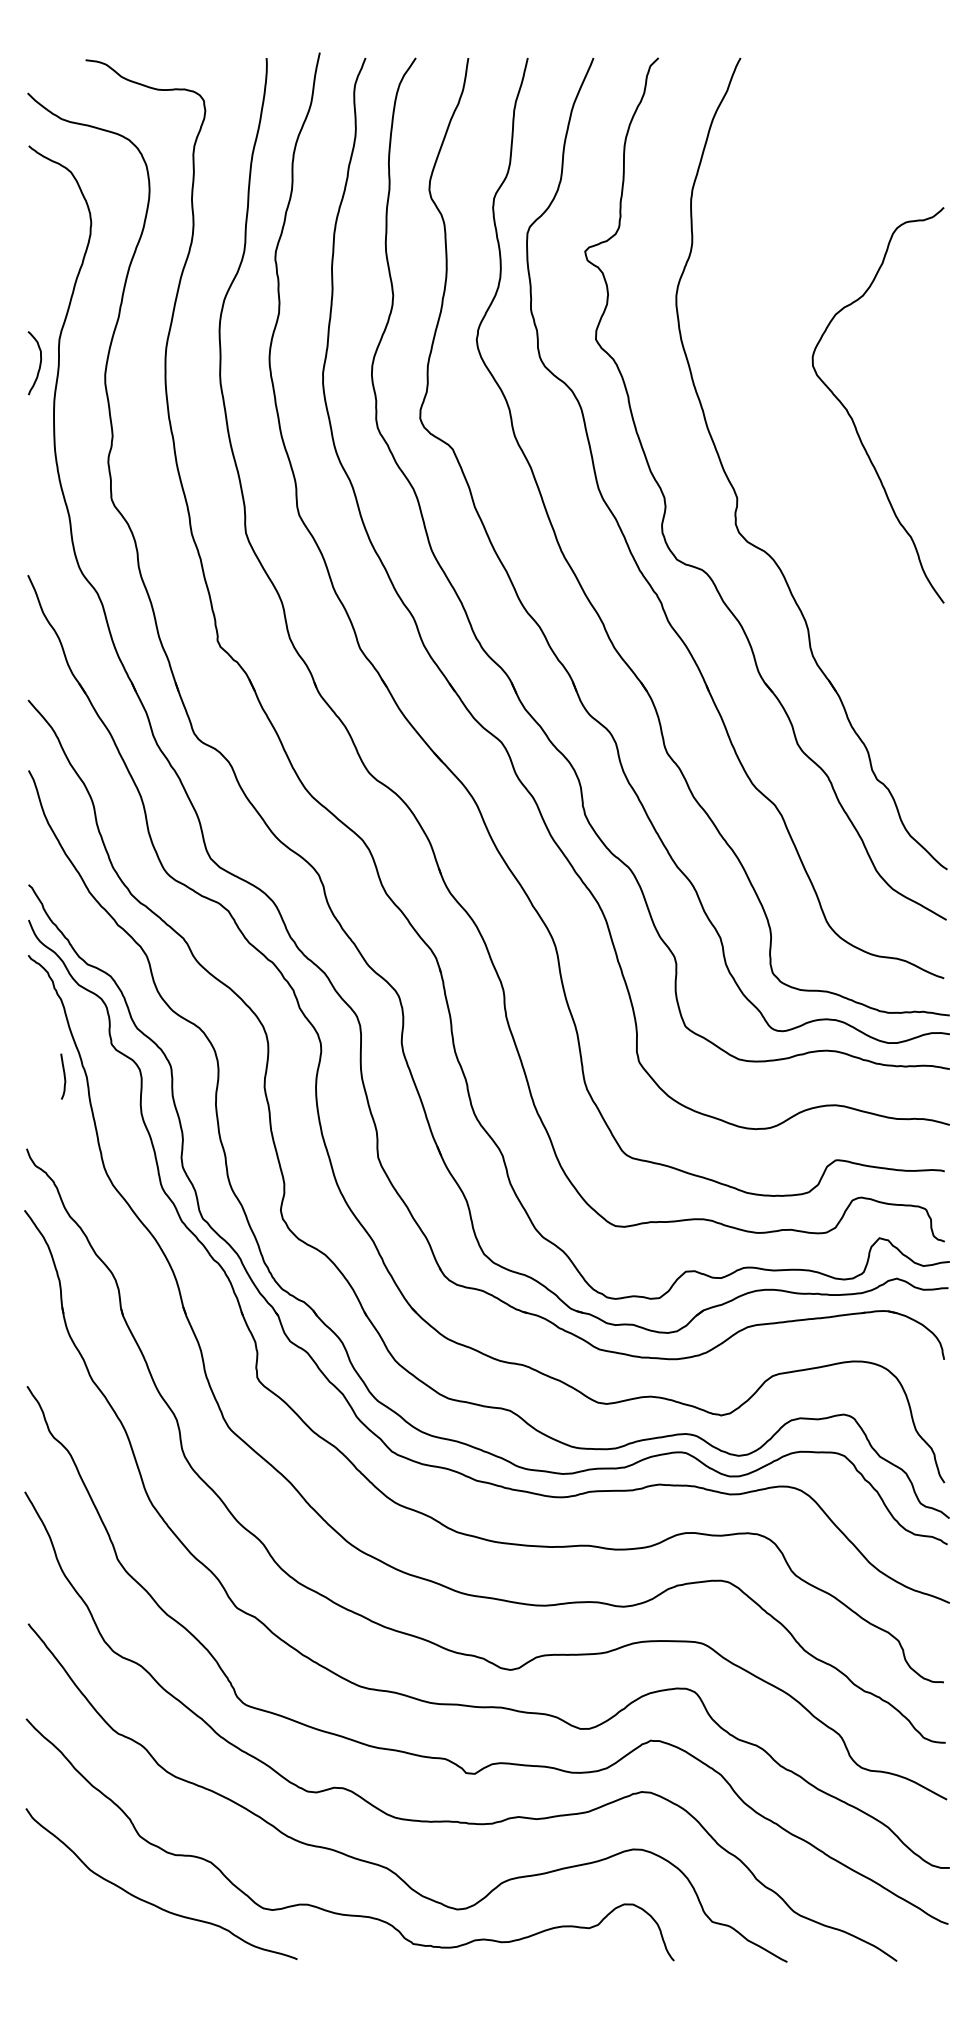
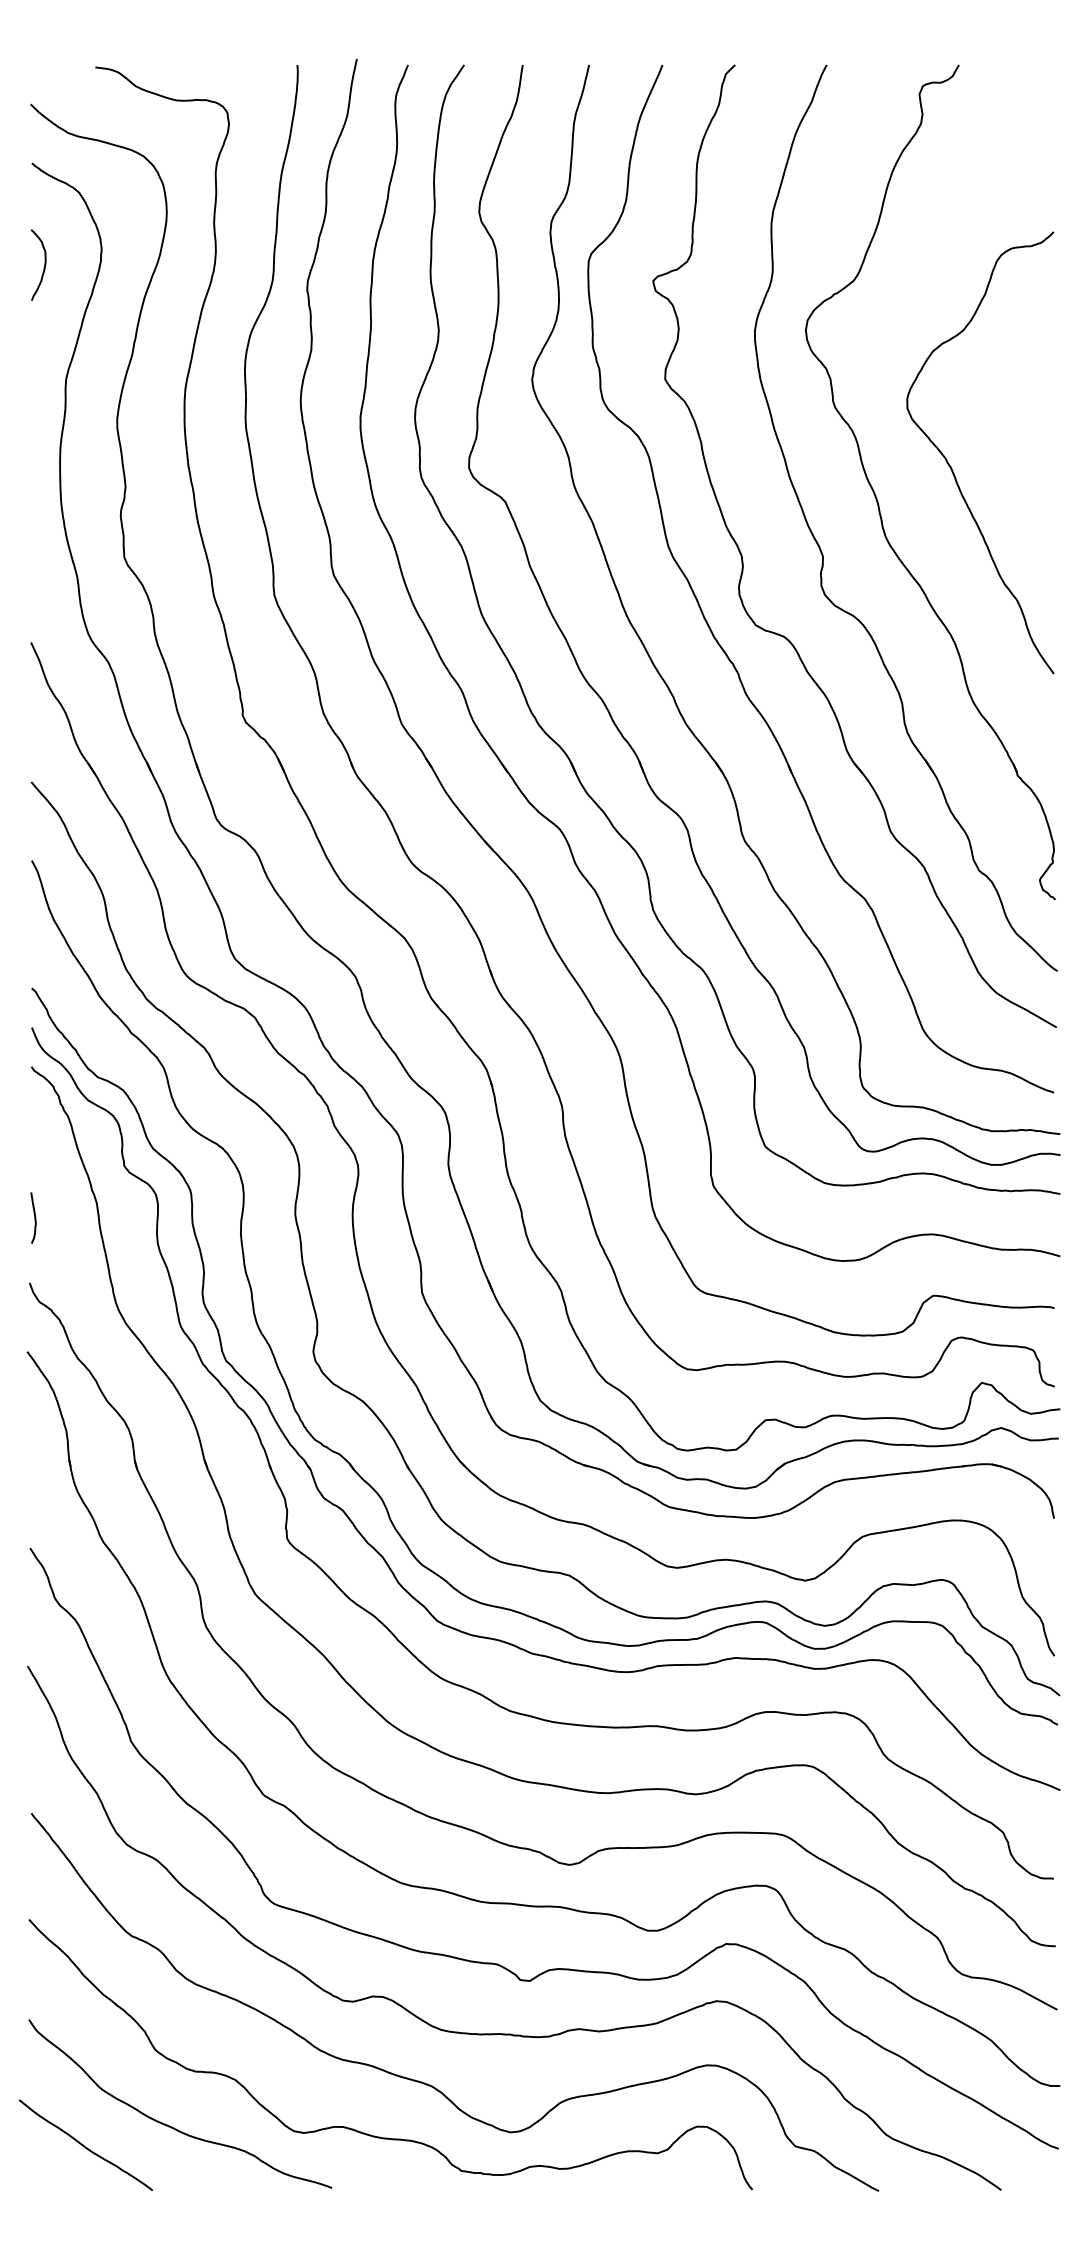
curve: (39, 363) -> (43, 265), moved
part: (786, 447) -> (877, 499), added
curve: (63, 1076) -> (33, 1217), moved
curve: (76, 1921) -> (85, 2145), added

